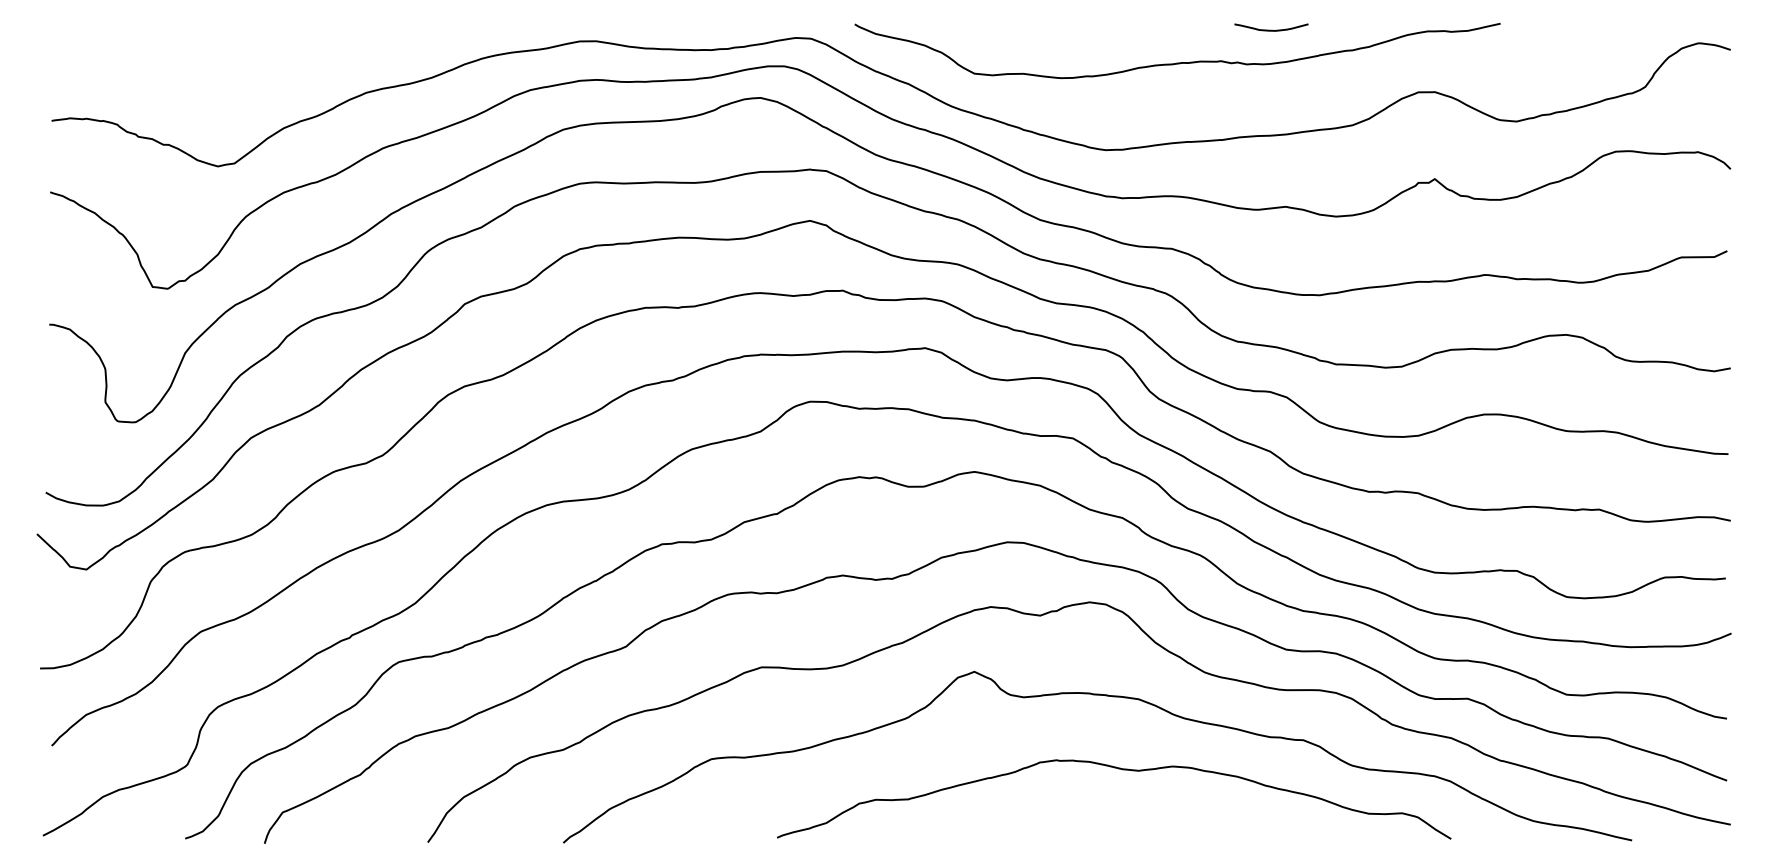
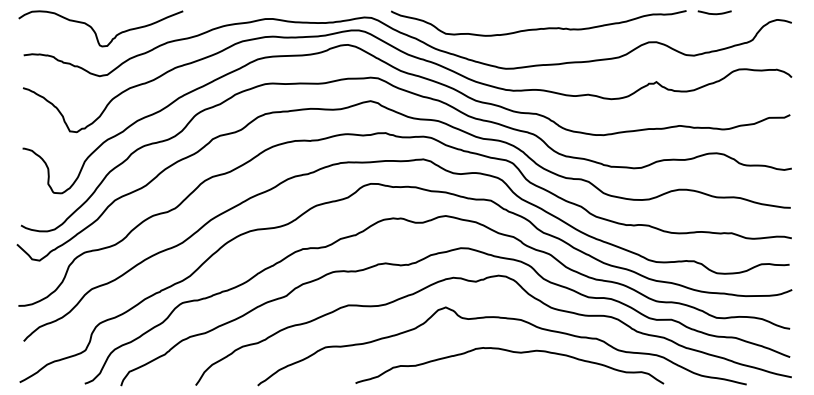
curve: (1270, 29) -> (714, 13), moved
curve: (208, 68) -> (95, 31), added

